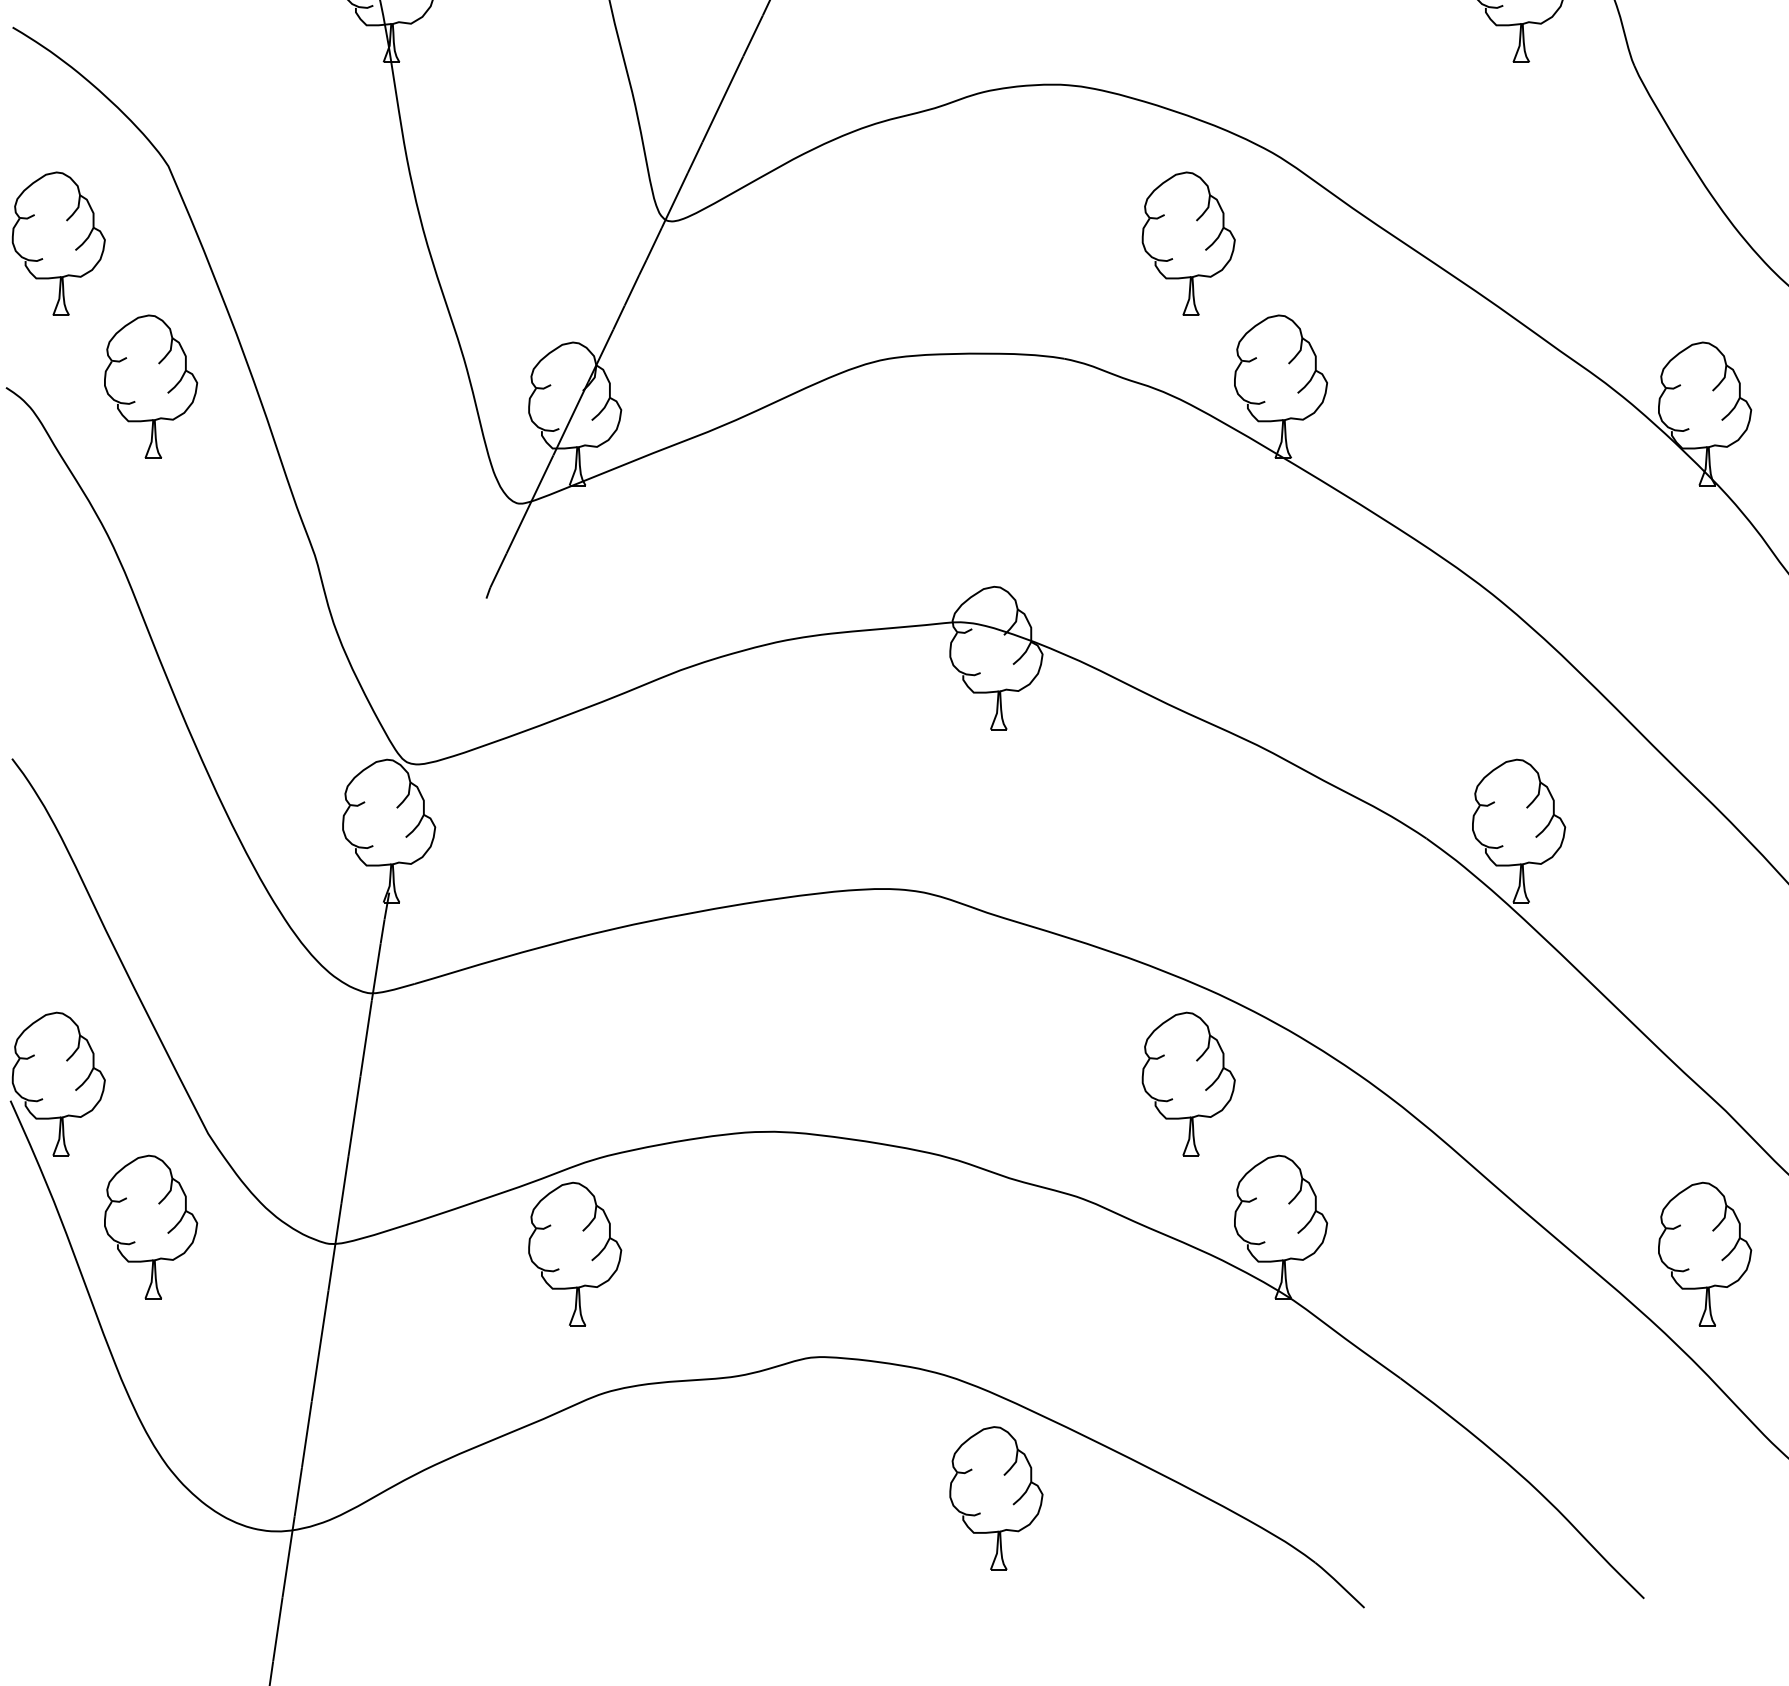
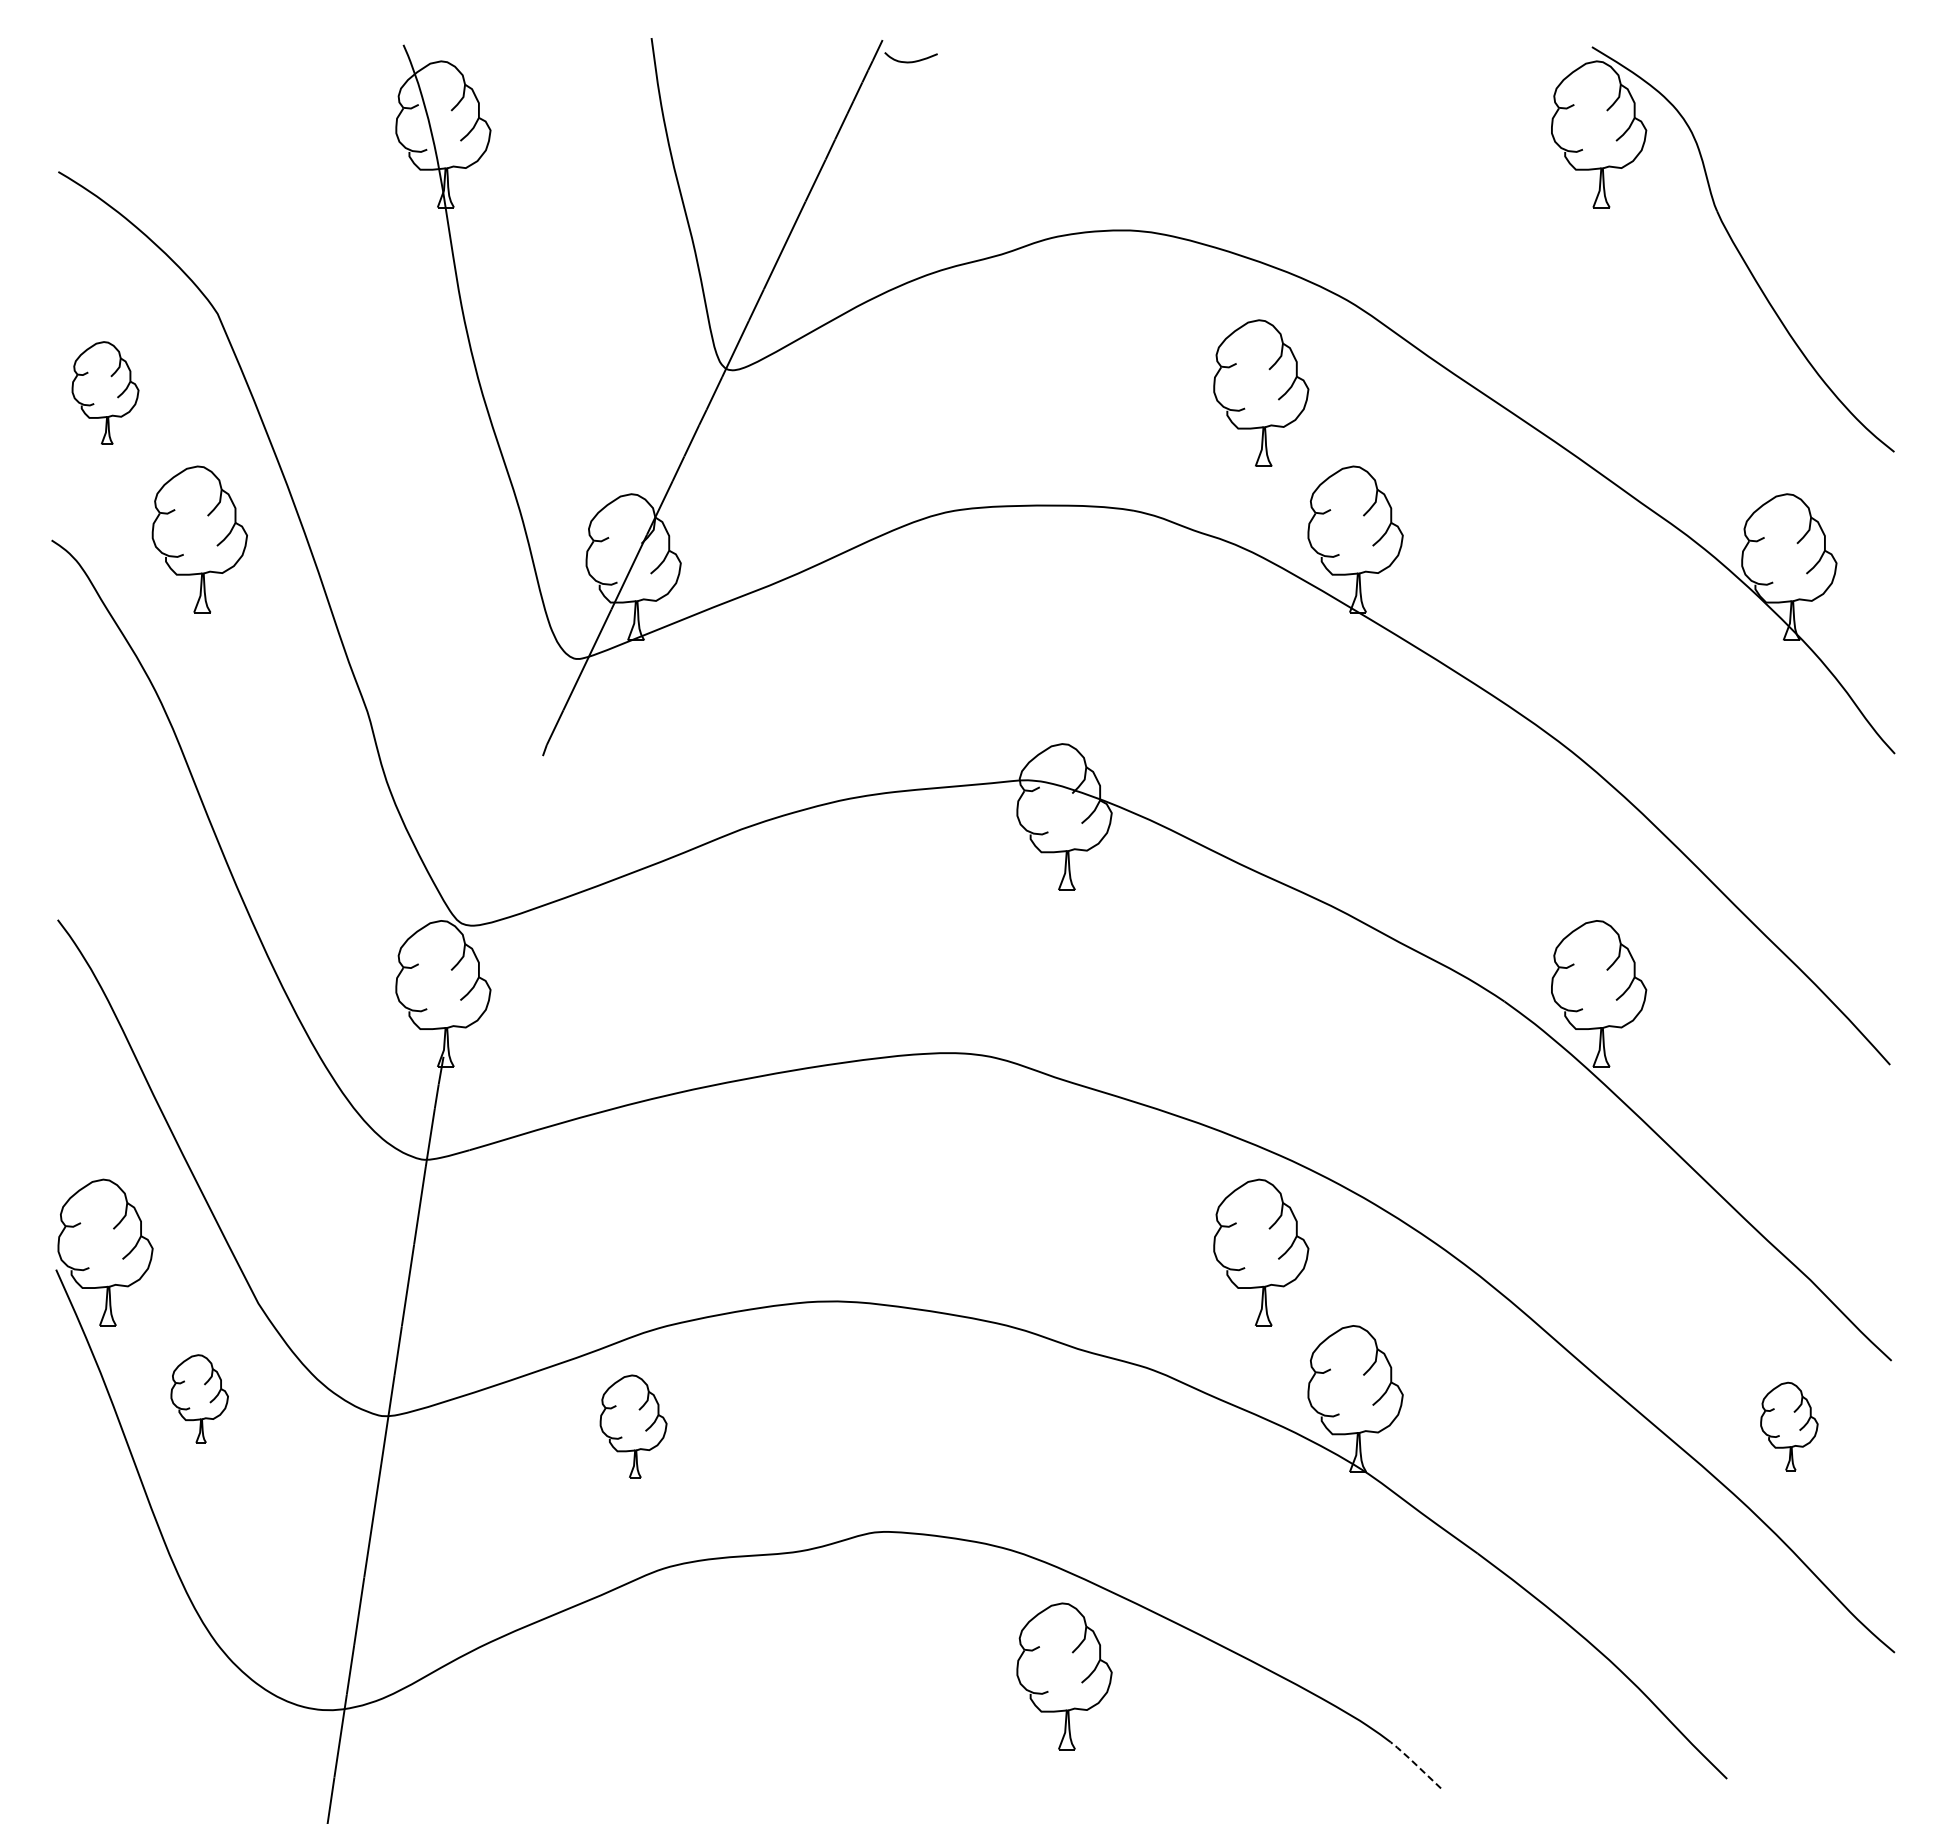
part: (58, 243) -> (105, 392), size x0.7
part: (150, 1226) -> (199, 1398), size x0.6
part: (574, 1254) -> (633, 1426), size x0.7
part: (1705, 1254) -> (1789, 1426), size x0.6
line: (1339, 1583) -> (1415, 1763), solid -> dashed

